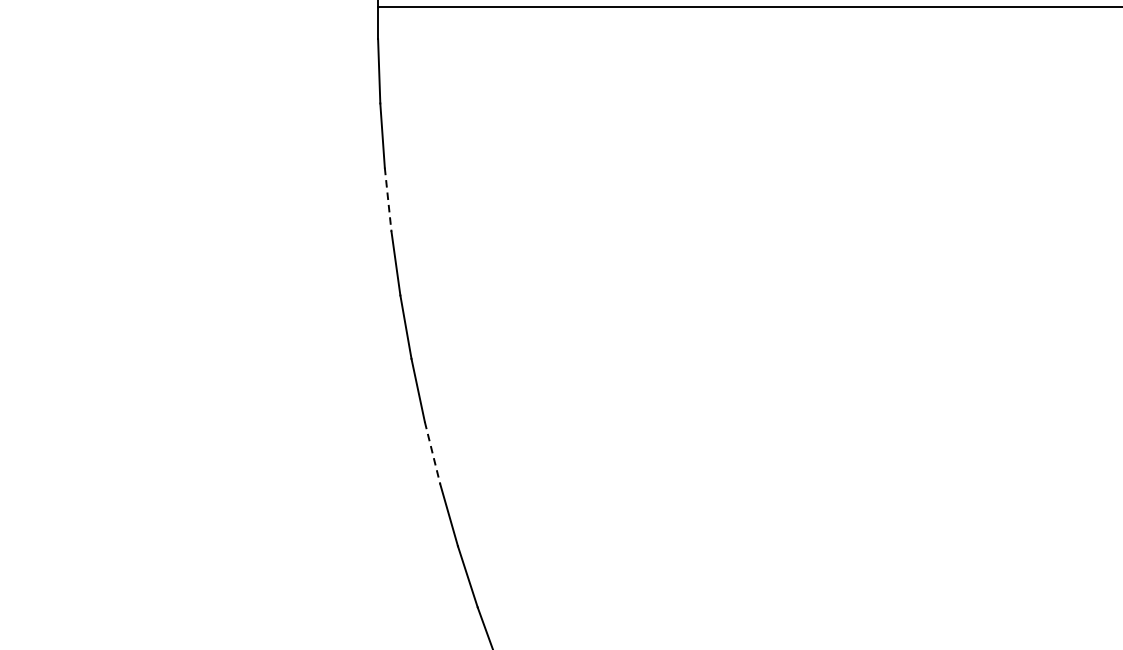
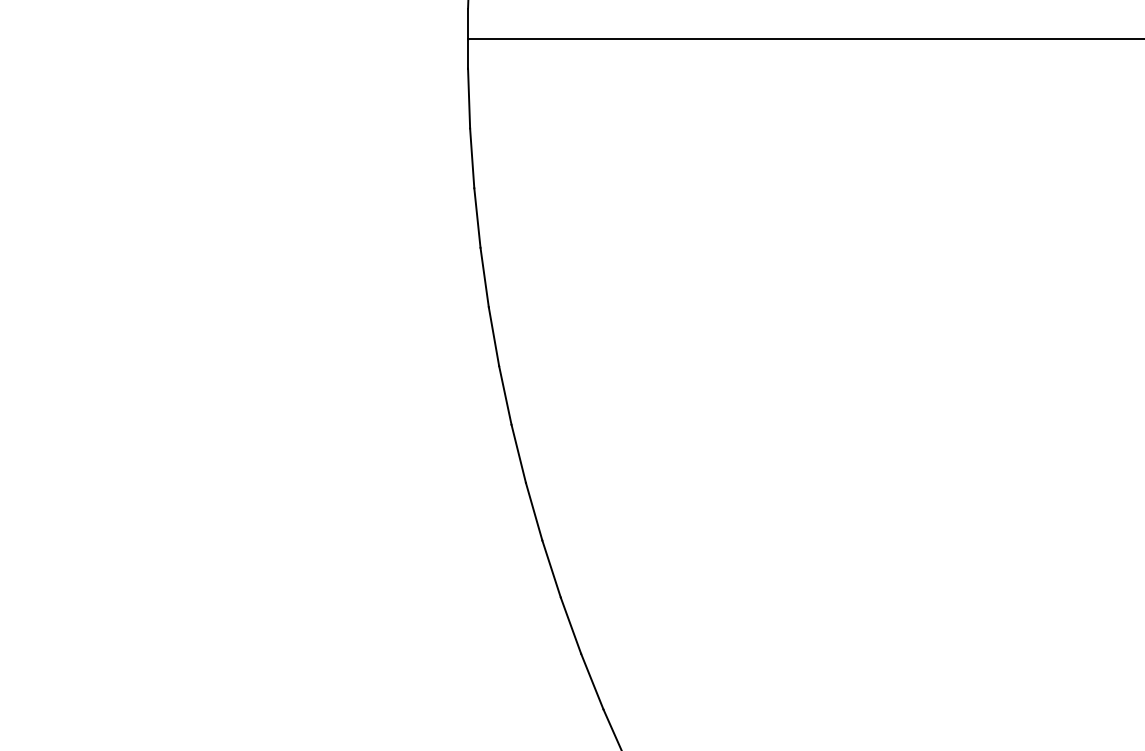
line: (388, 200) -> (477, 218), dashed -> solid
line: (432, 452) -> (518, 453), dashed -> solid

